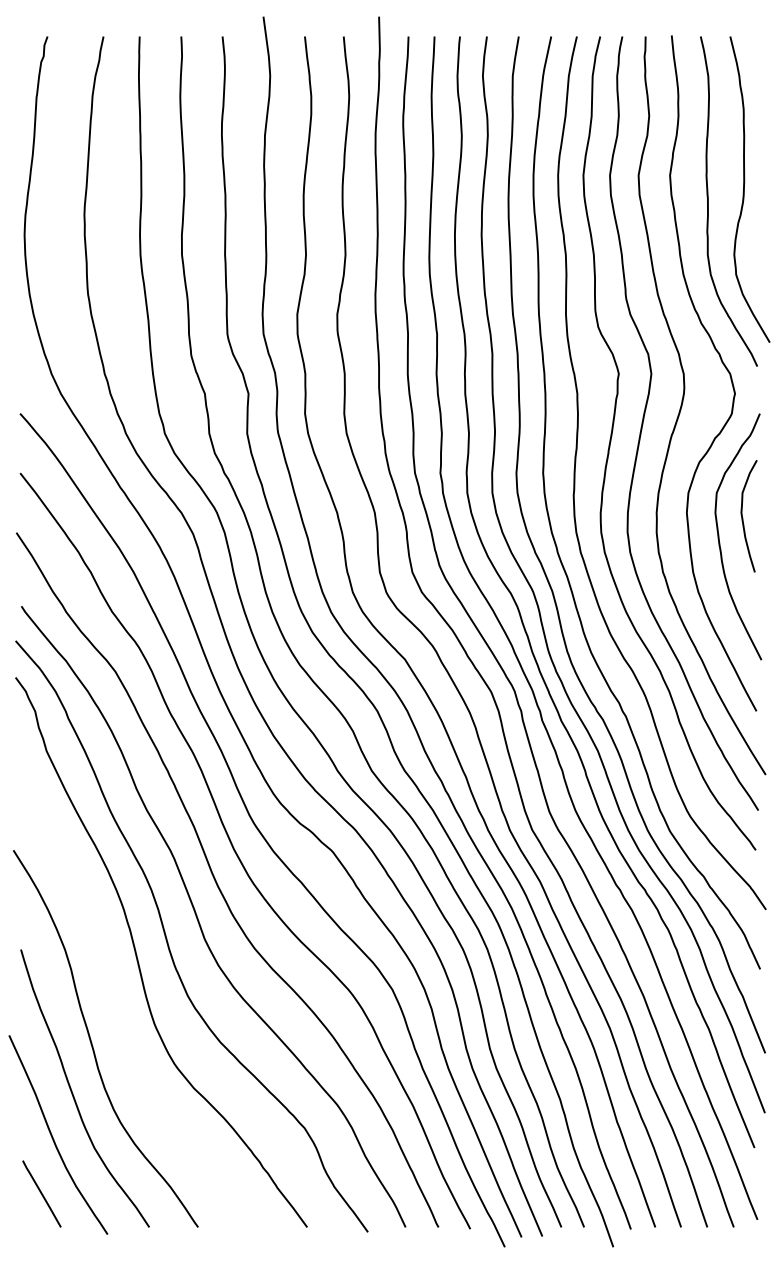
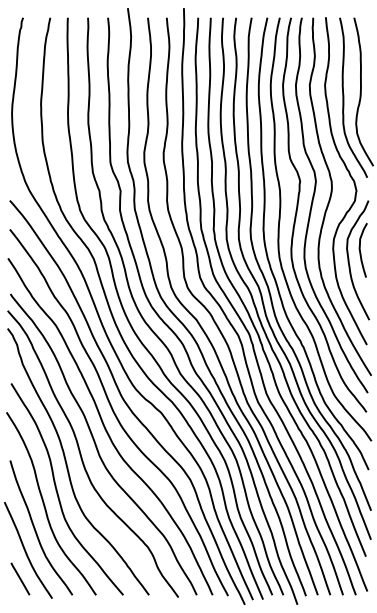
curve: (120, 1015) -> (58, 492), added

